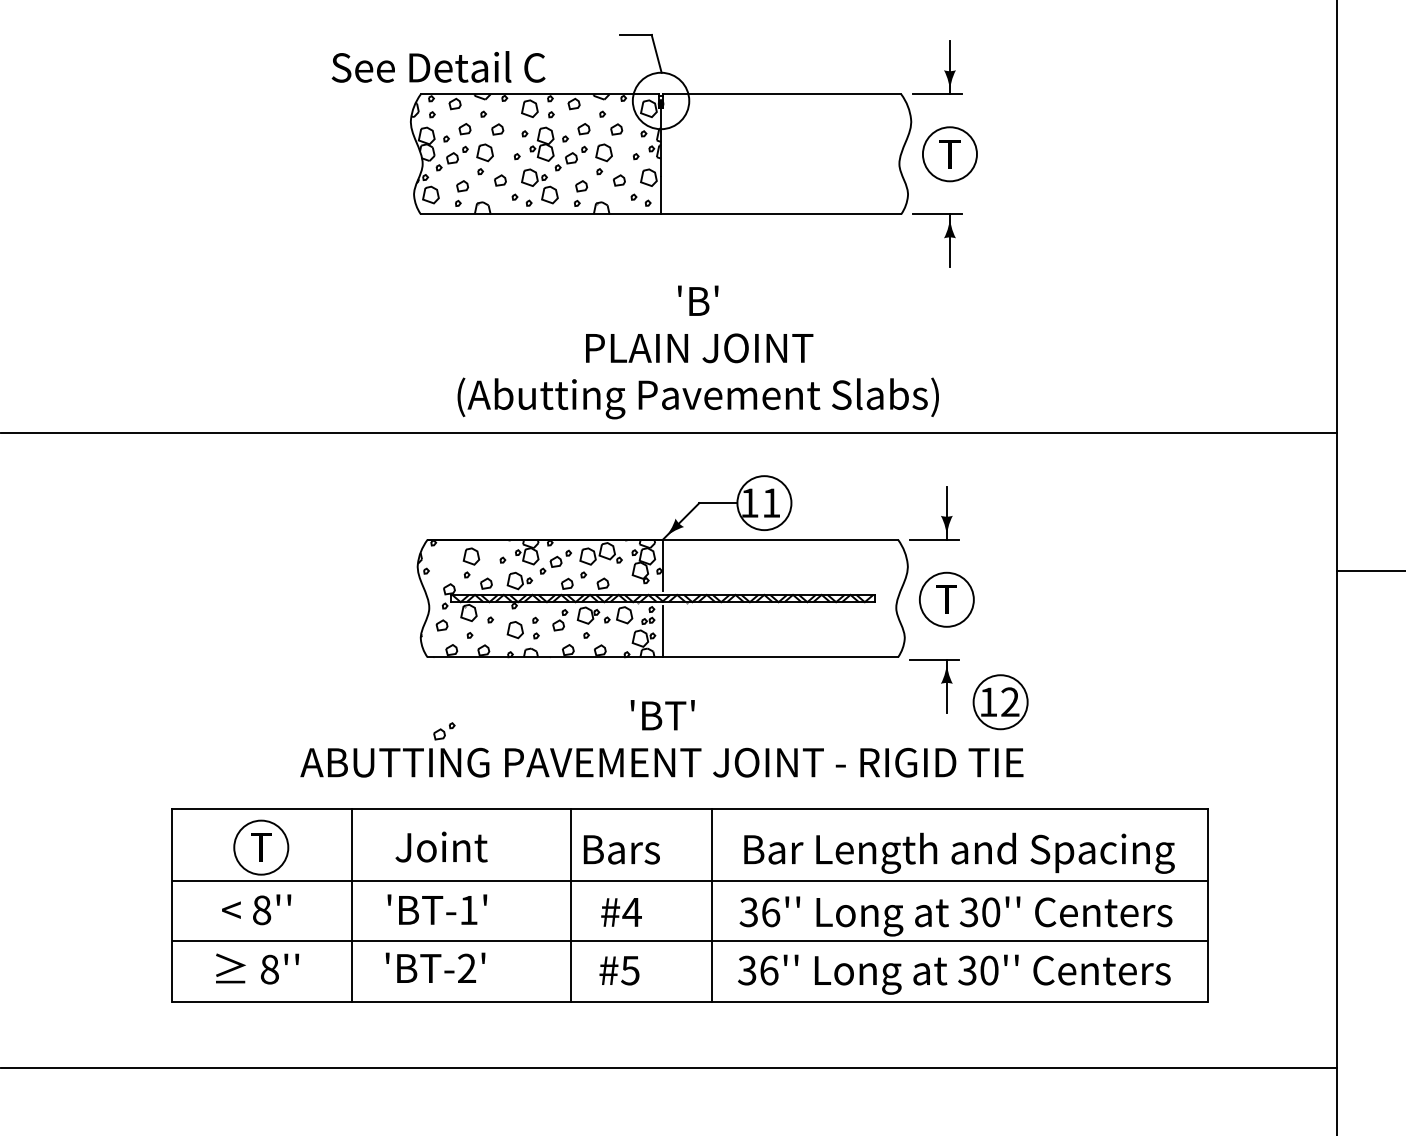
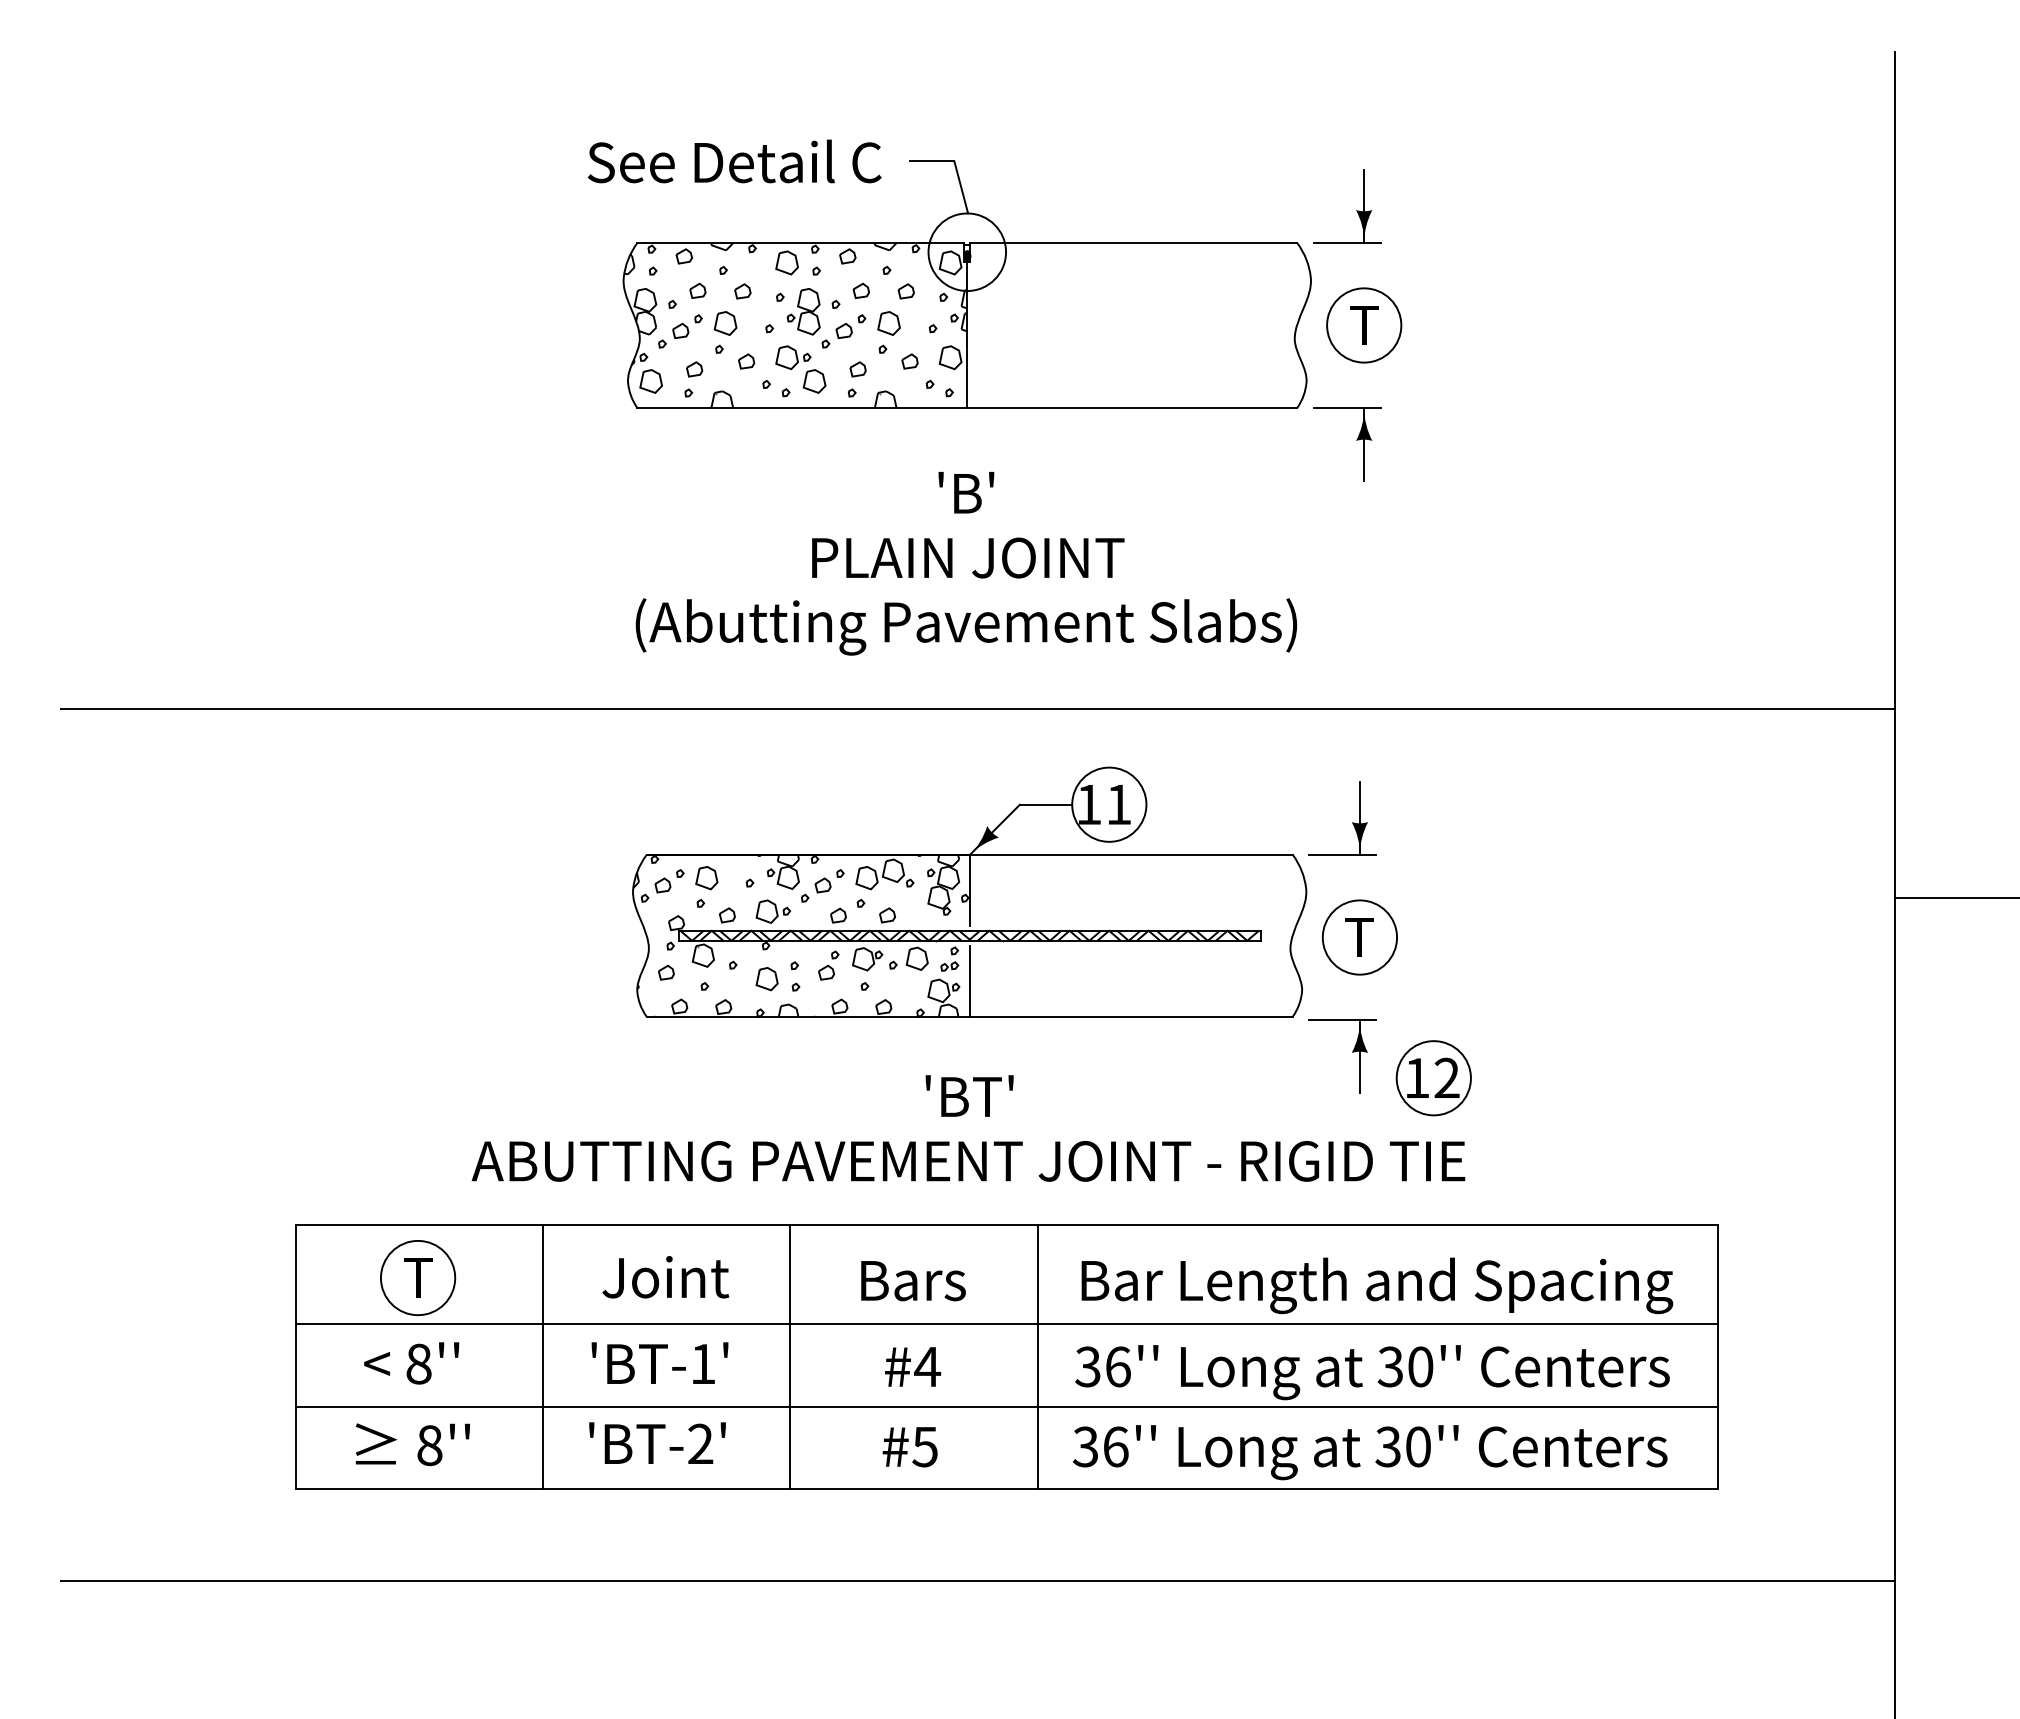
text: (438, 66) -> (734, 161), moved
text: (698, 352) -> (966, 563), moved
part: (444, 731) -> (669, 881), moved
line: (570, 905) -> (790, 1357), moved

